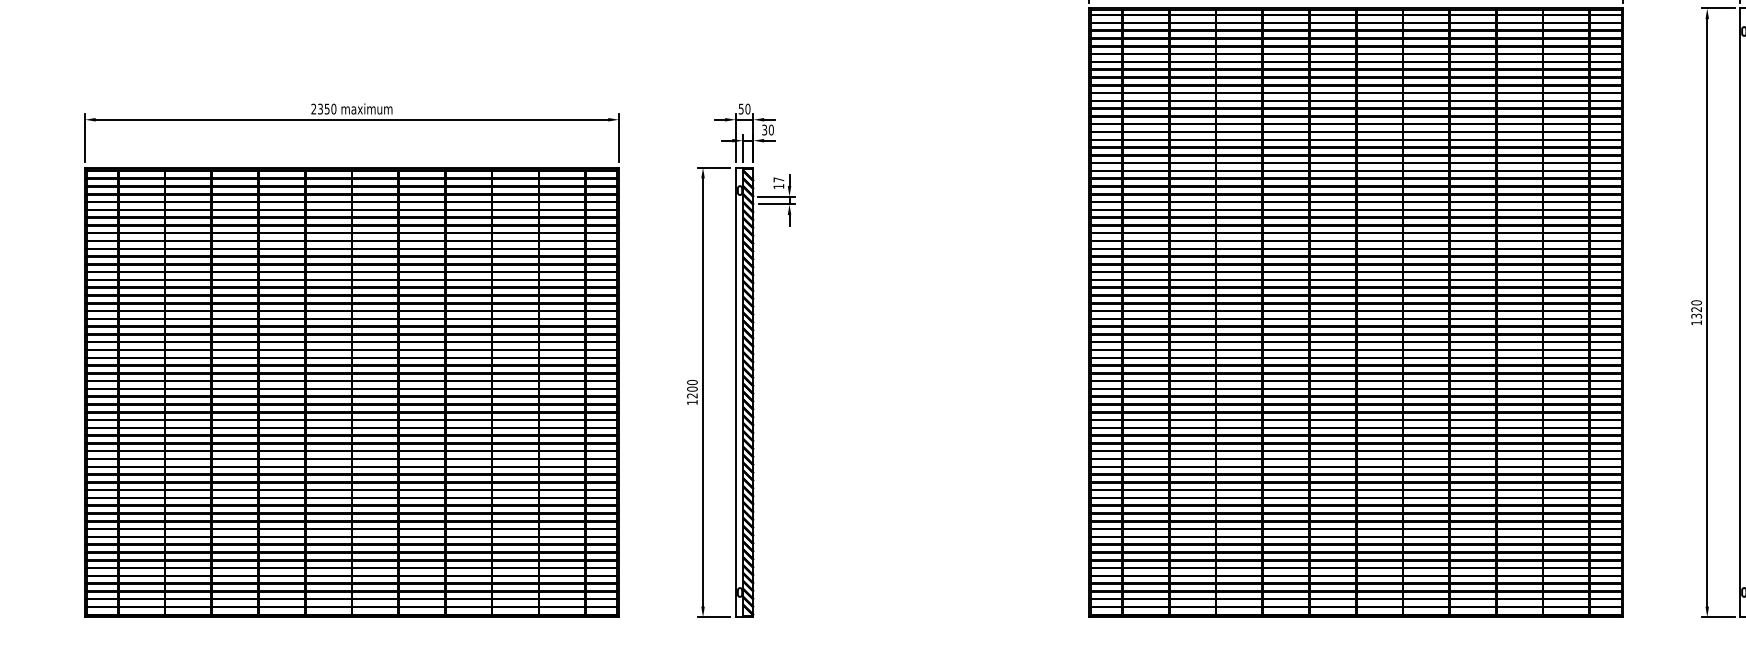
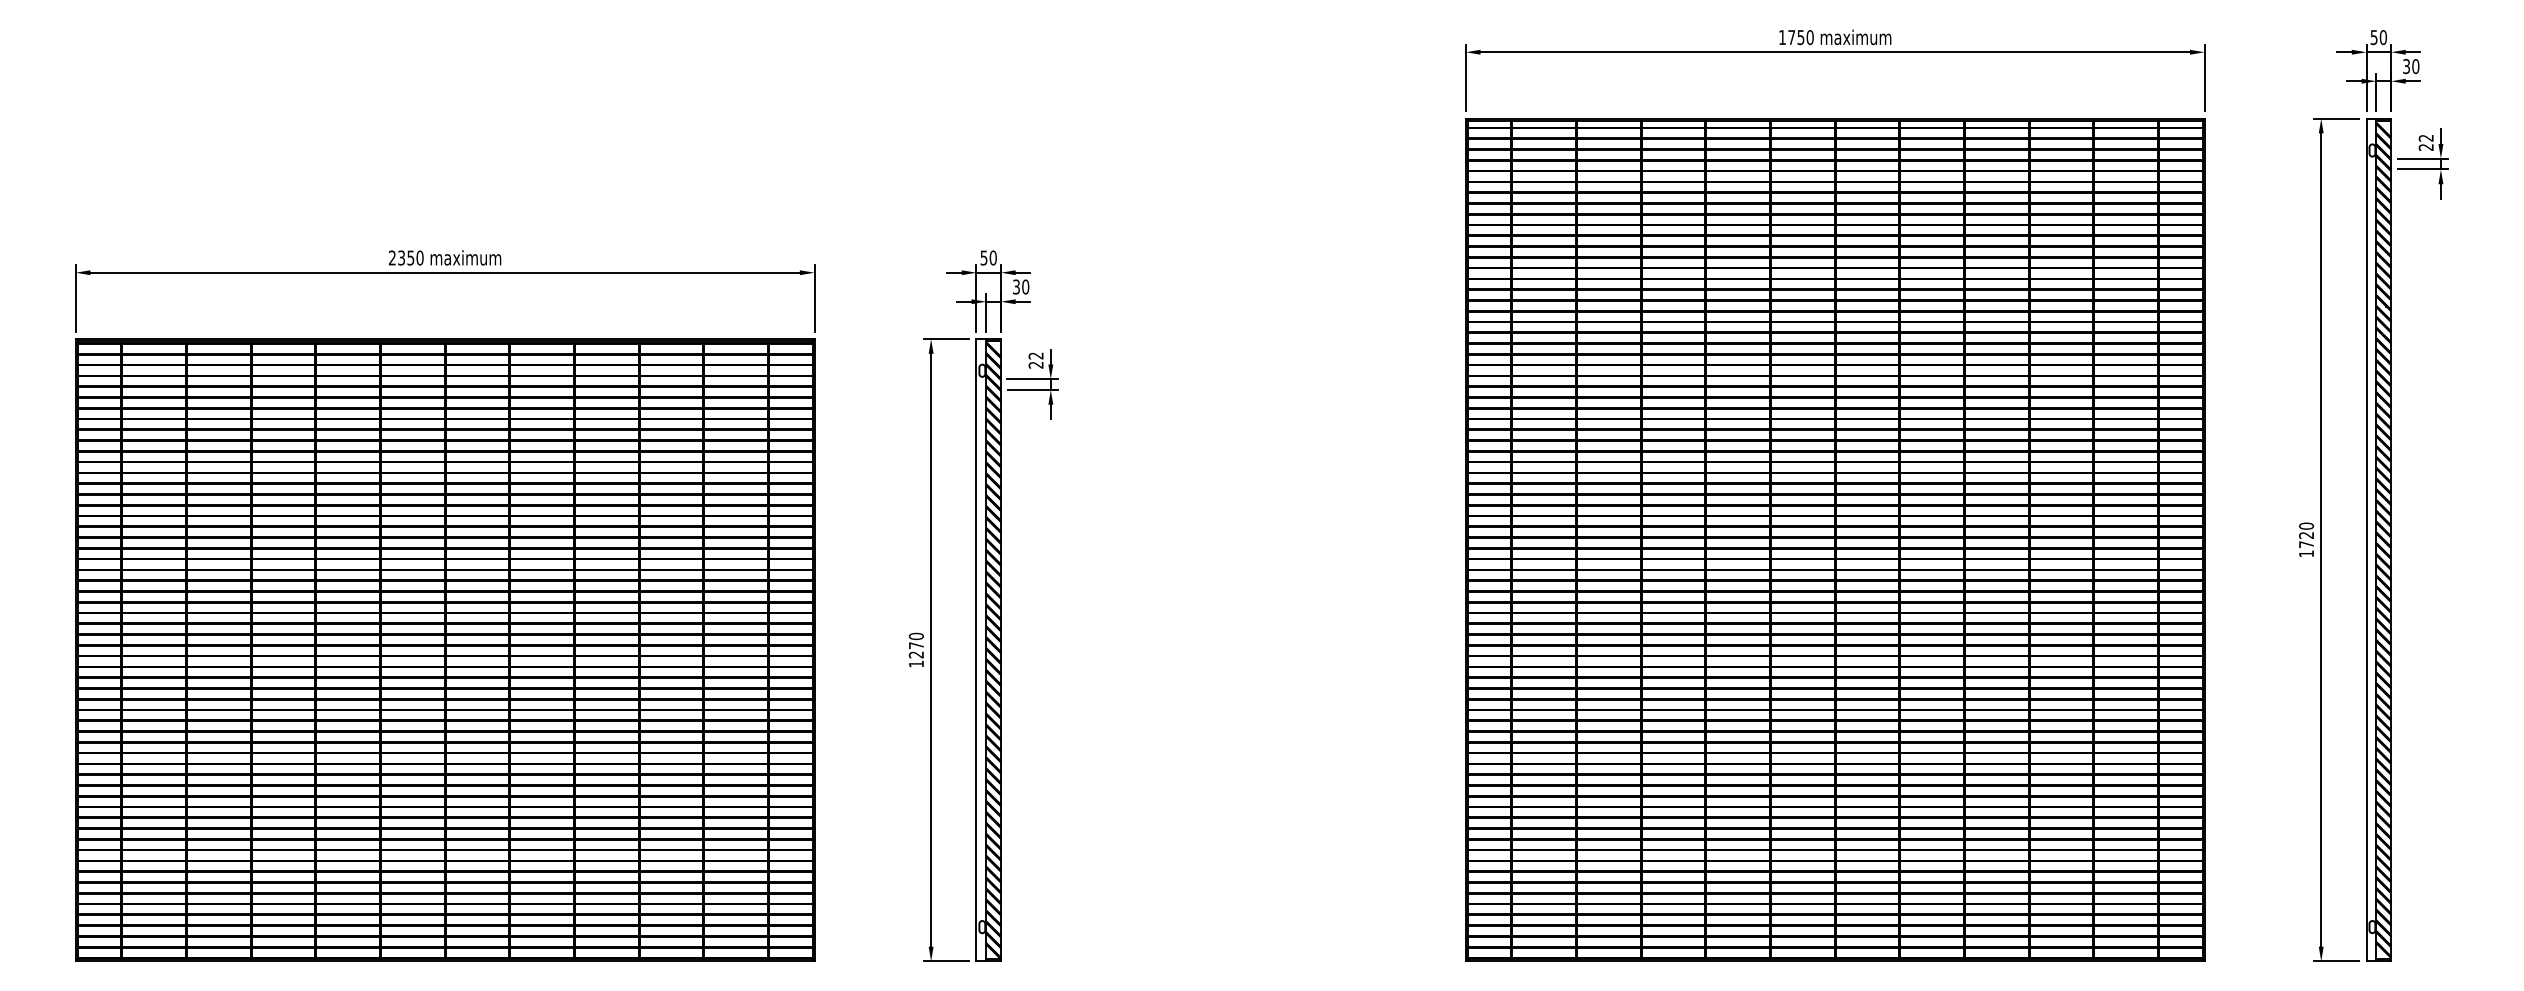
text: (778, 183) -> (1035, 360), 17 -> 22
text: (1696, 316) -> (2306, 544), 1320 -> 1720
text: (691, 389) -> (915, 645), 1200 -> 1270

